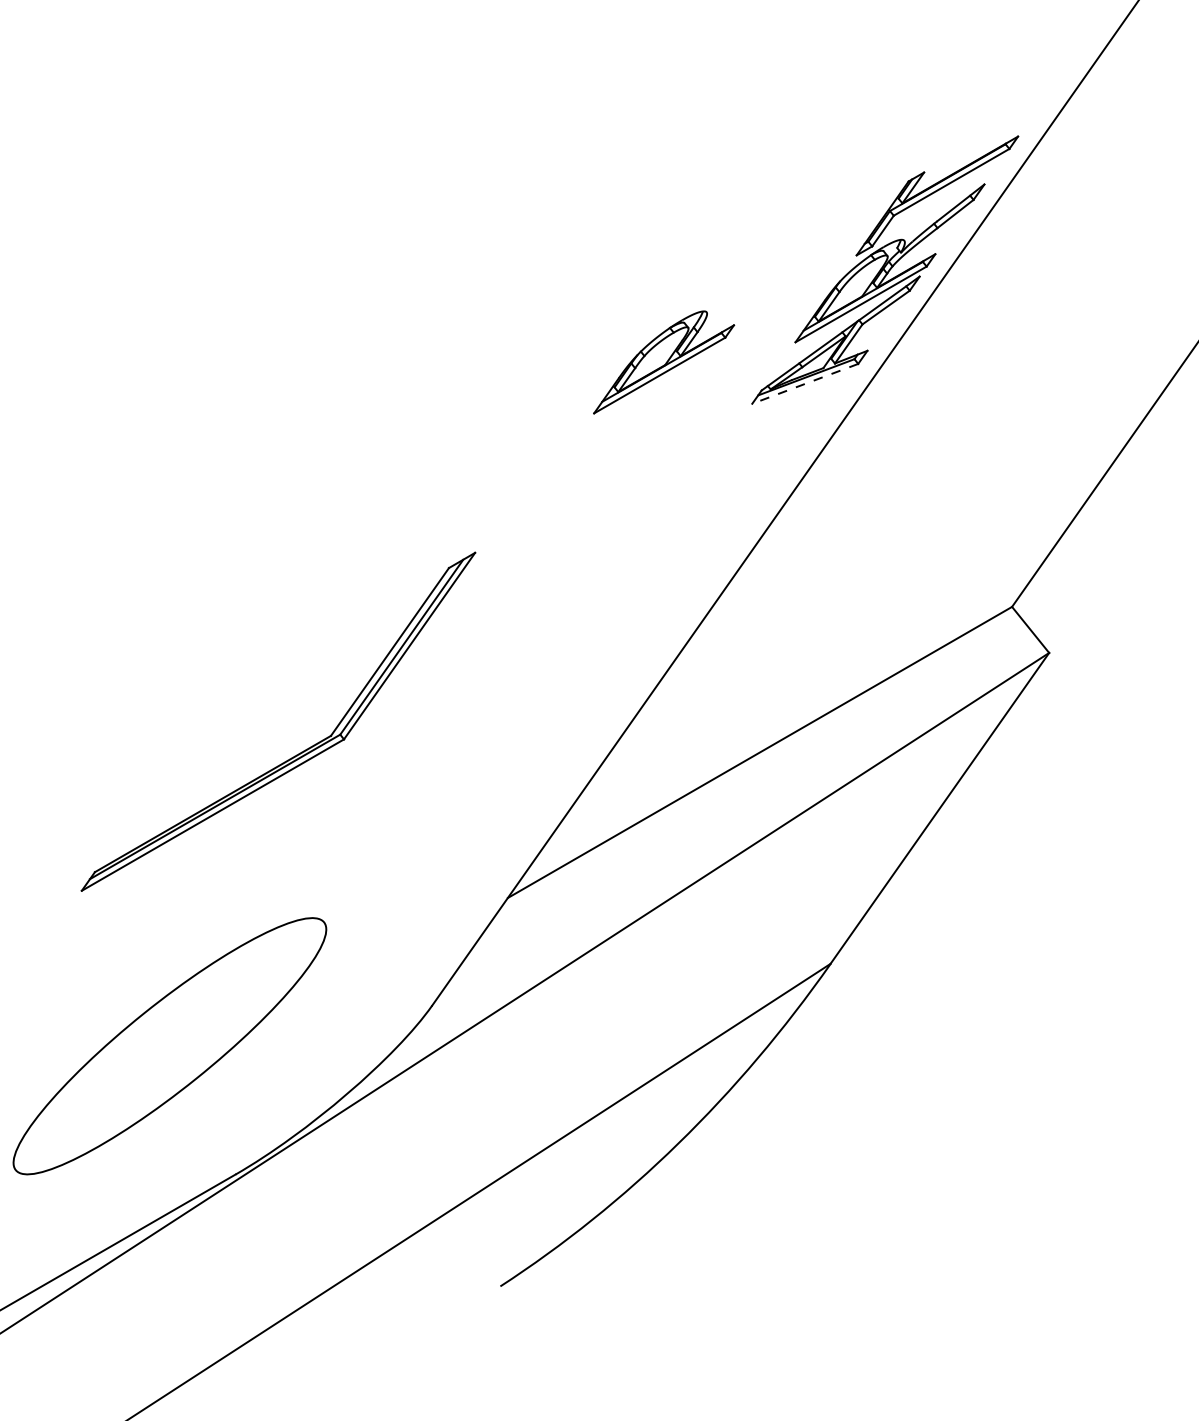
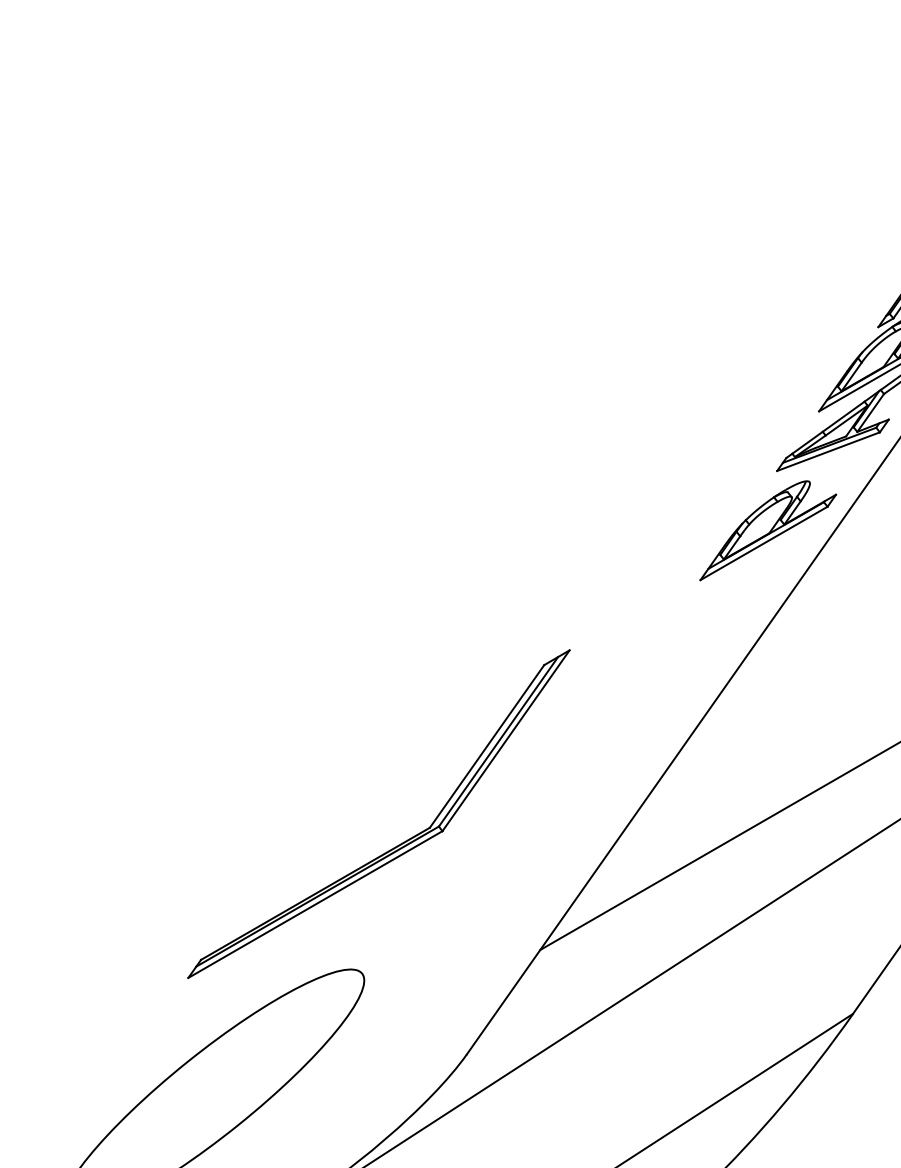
part: (664, 362) -> (768, 530), moved
line: (805, 383) -> (828, 451), dashed -> solid
part: (294, 755) -> (394, 846), moved

